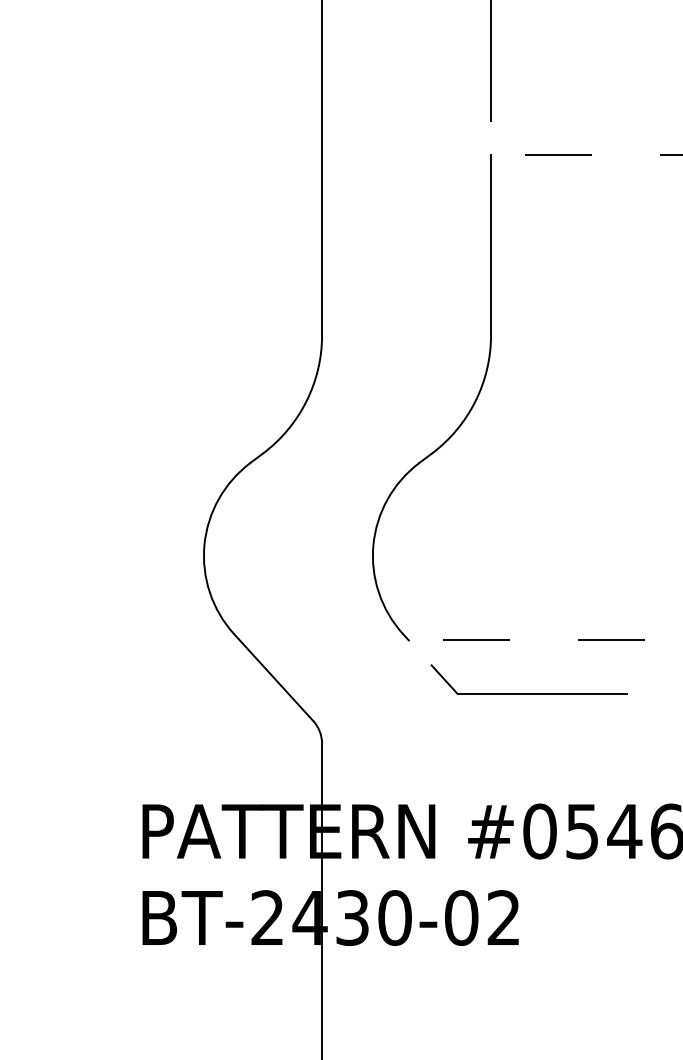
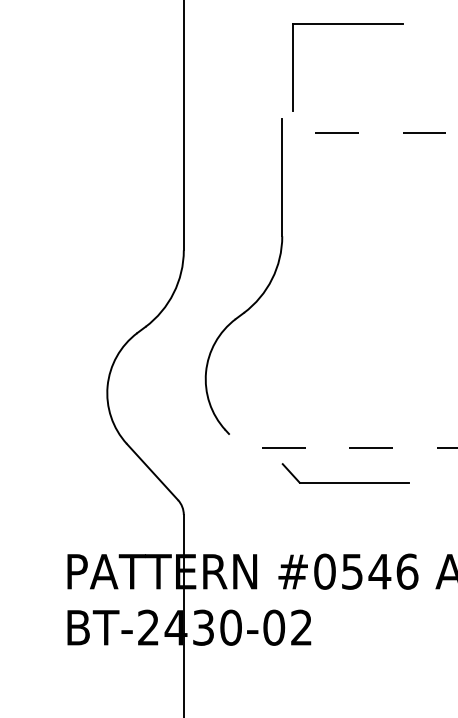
part: (463, 417) -> (264, 289), moved
part: (528, 693) -> (345, 482), moved

